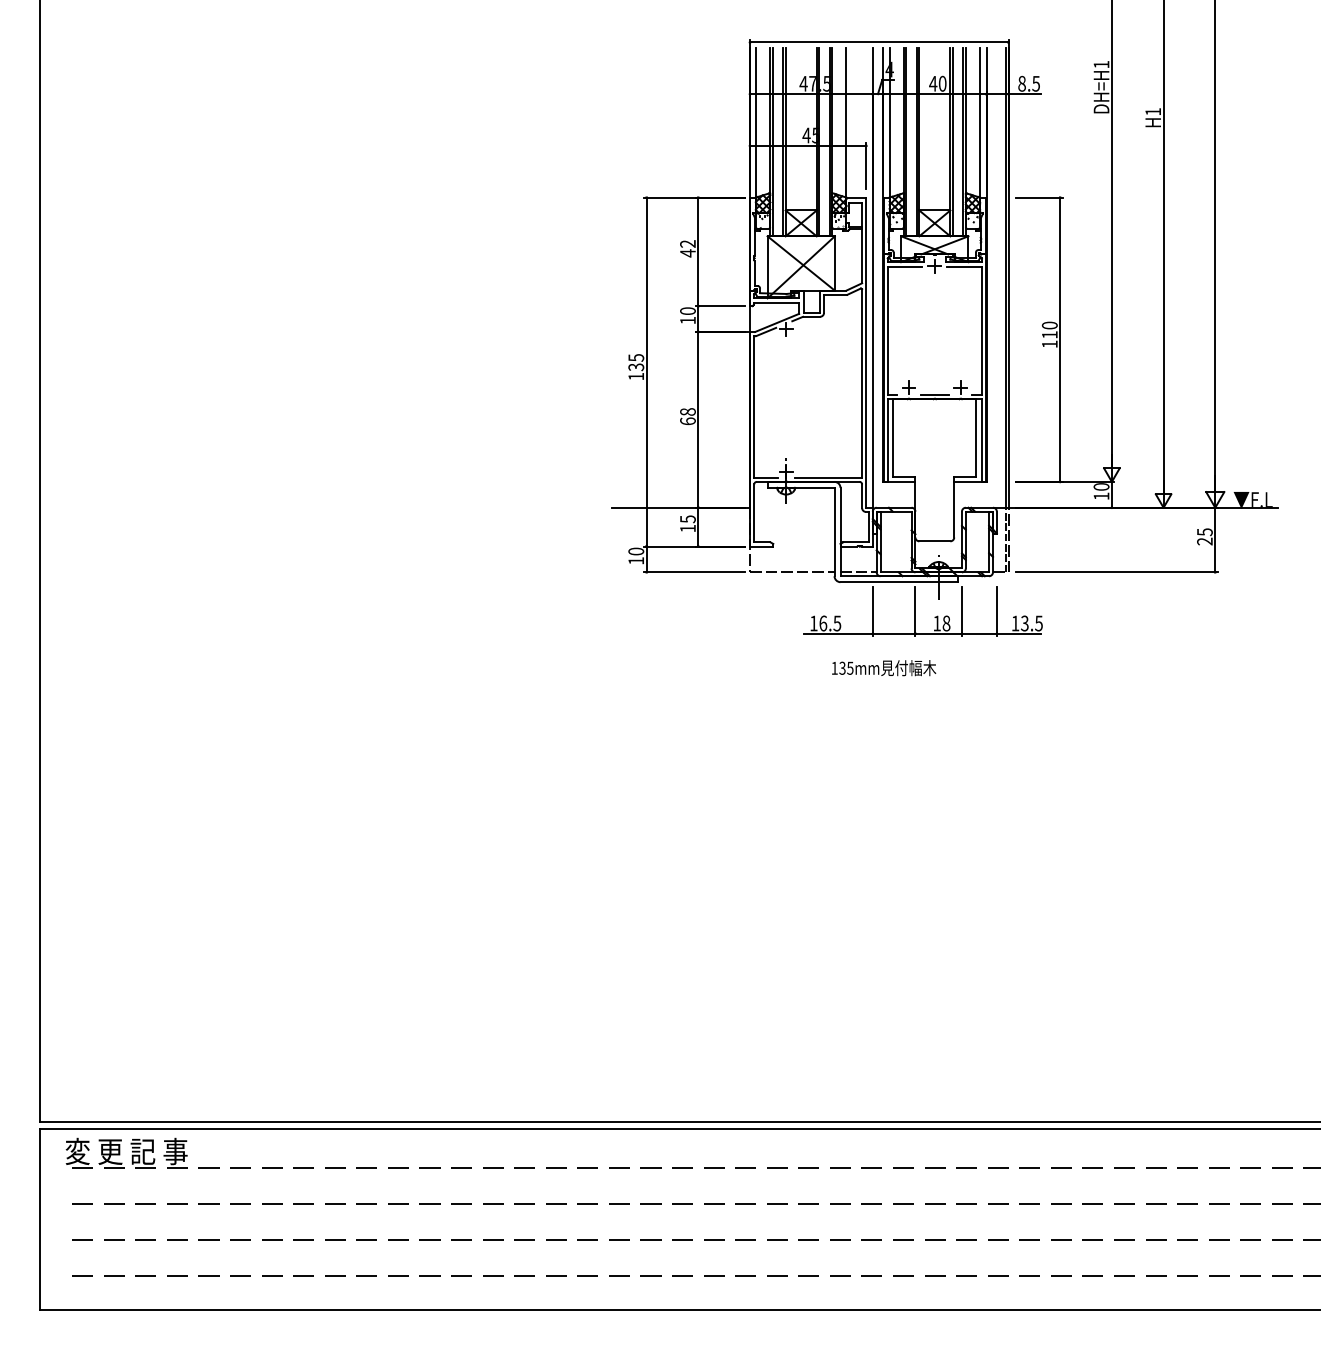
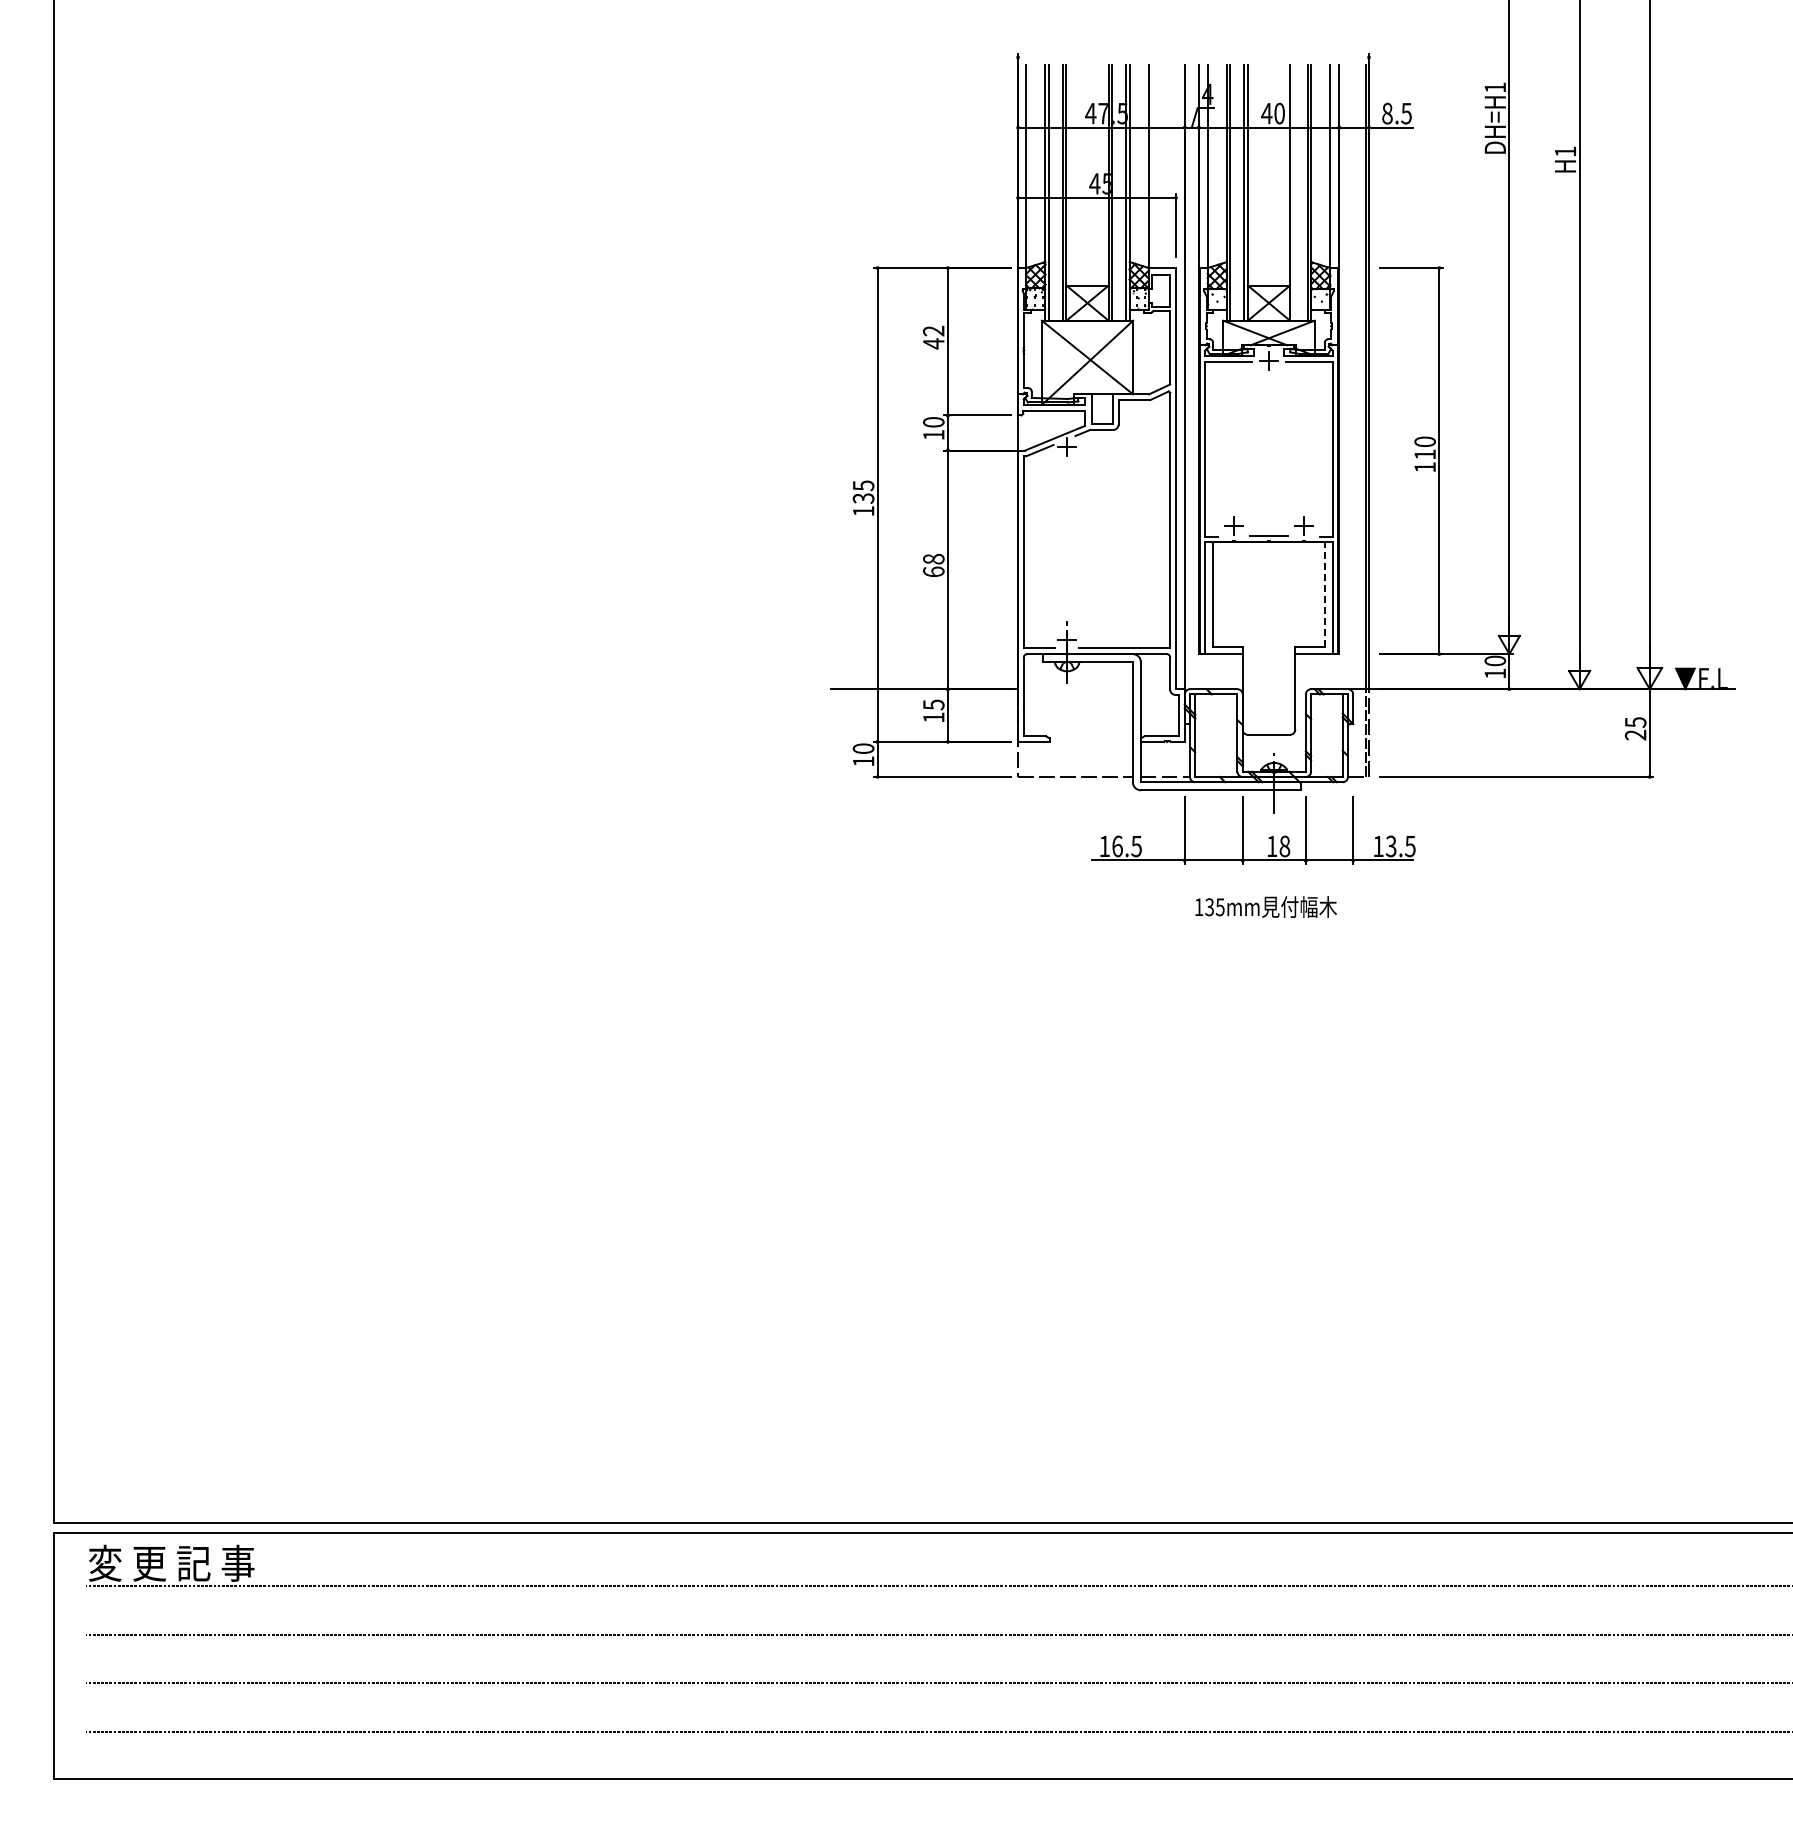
line: (879, 42) -> (1193, 57), removed
line: (952, 141) -> (1293, 192), removed
line: (976, 437) -> (1325, 594), solid -> dashed
text: (883, 667) -> (1265, 906), moved

